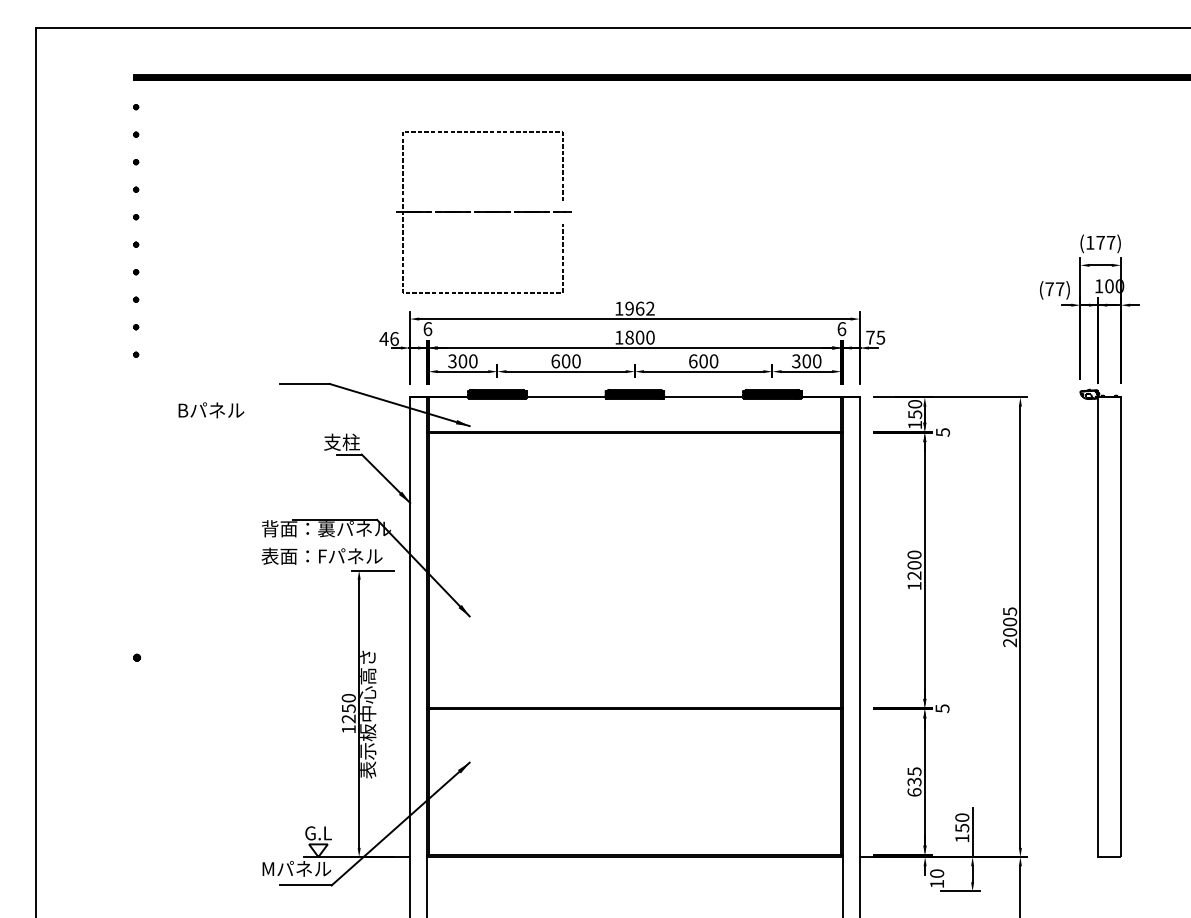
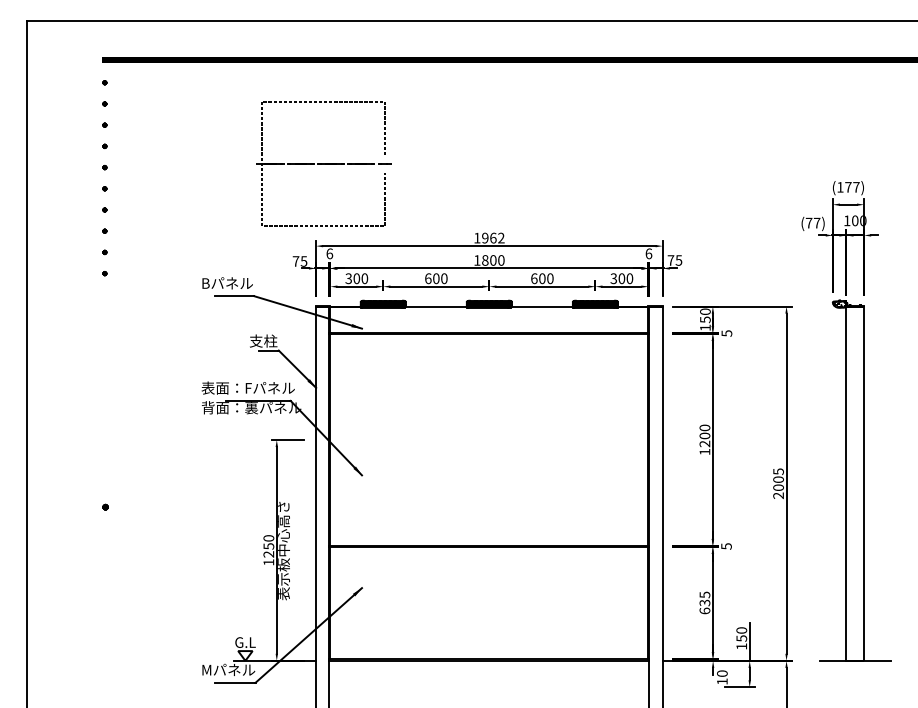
part: (483, 212) -> (324, 163), moved
text: (388, 338) -> (299, 261), 46 -> 75
text: (211, 410) -> (227, 283), moved
text: (321, 555) -> (247, 387), moved
line: (1109, 857) -> (855, 661), added

